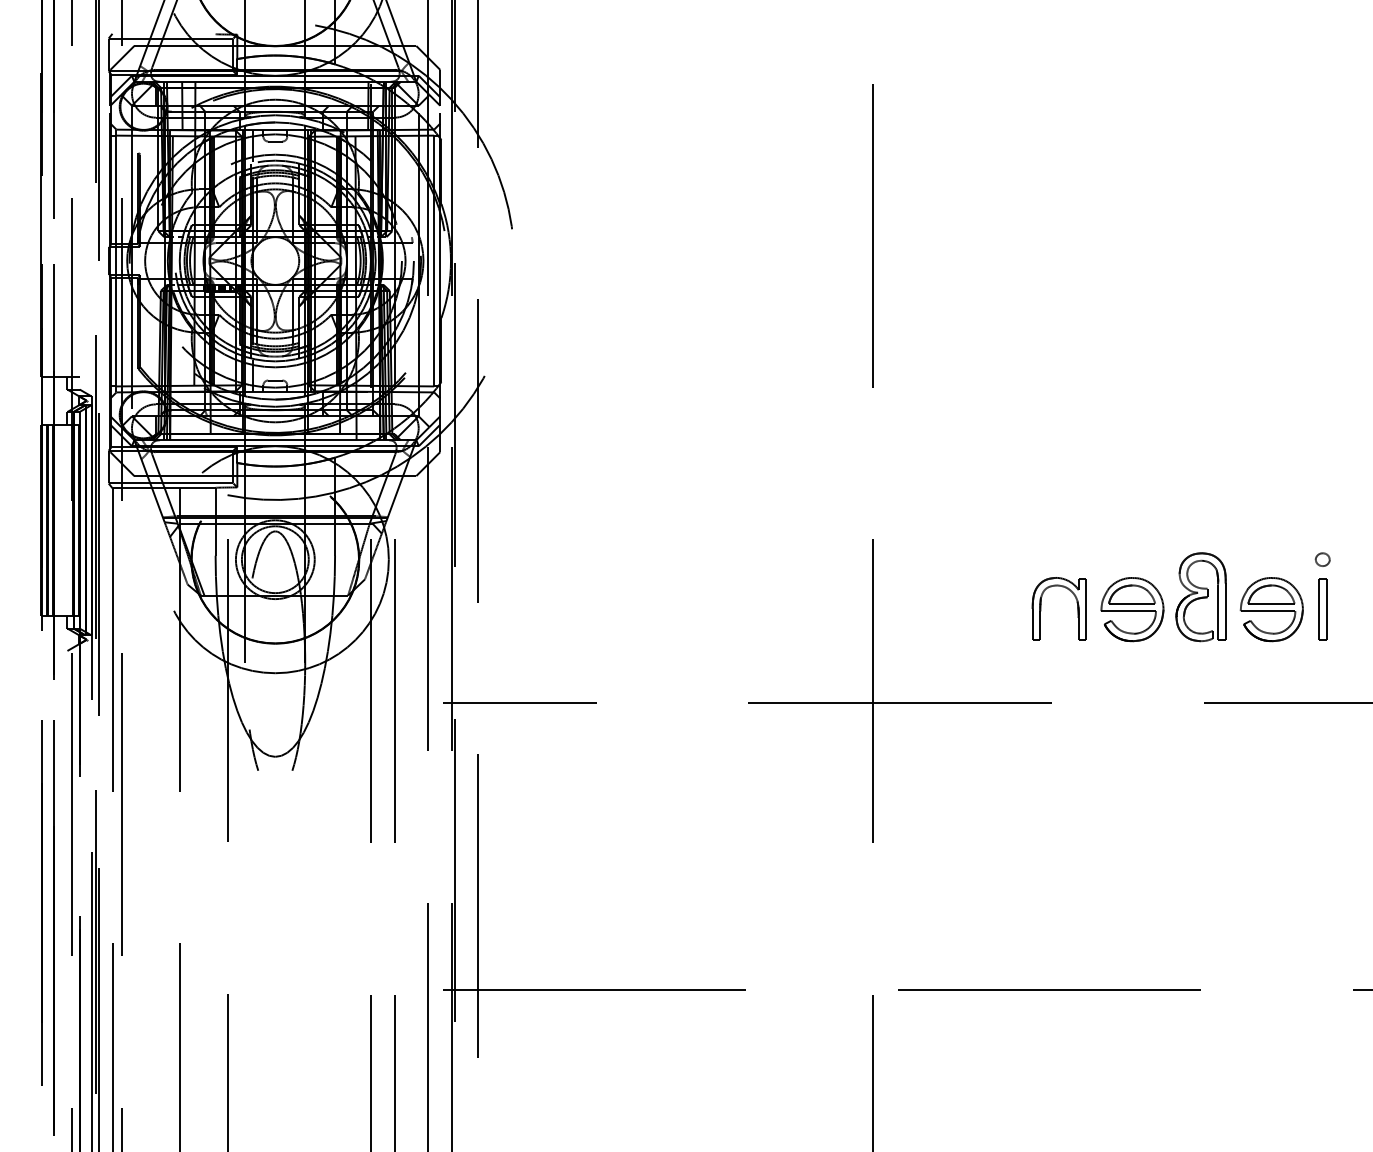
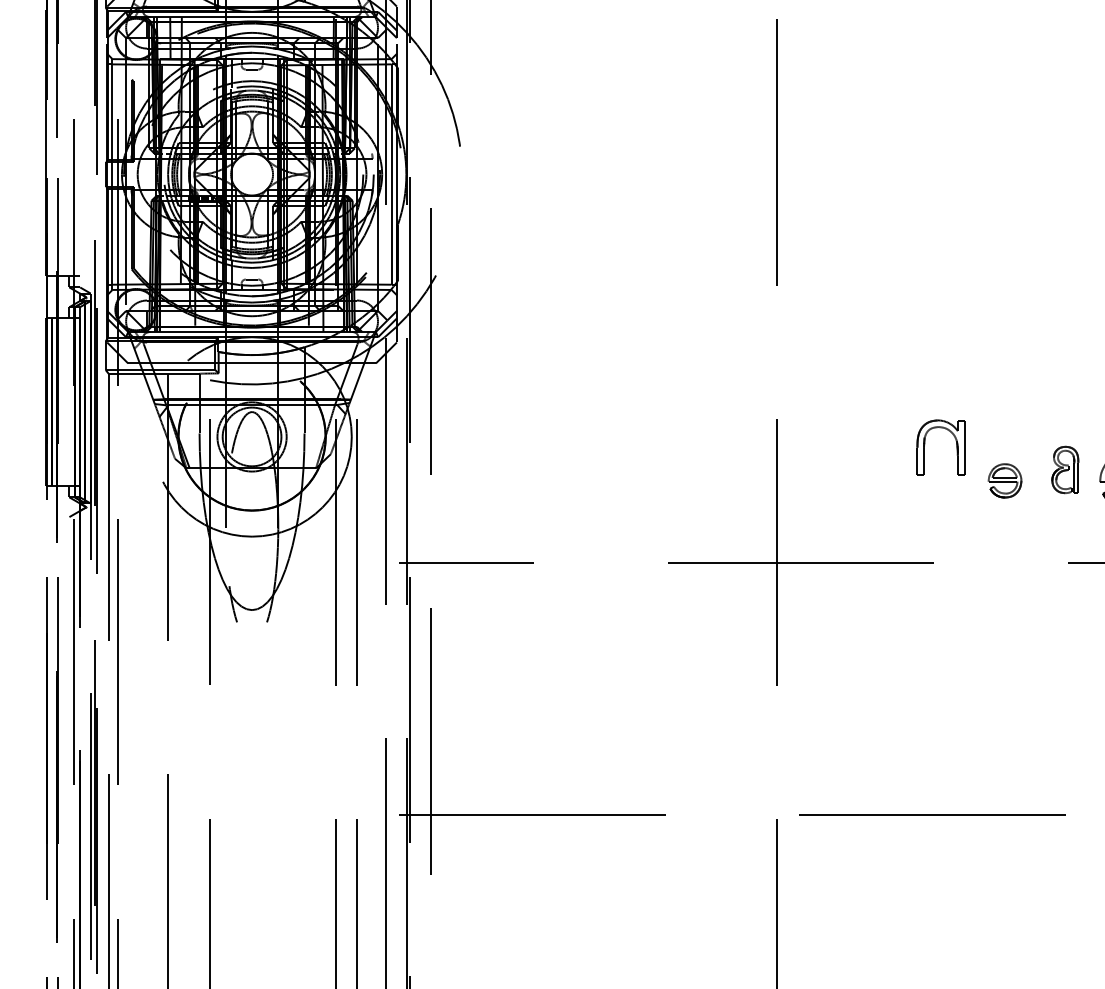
part: (1200, 597) -> (1064, 470), size x0.6
part: (1041, 608) -> (925, 447), moved
part: (1132, 609) -> (1005, 480), size x0.6

